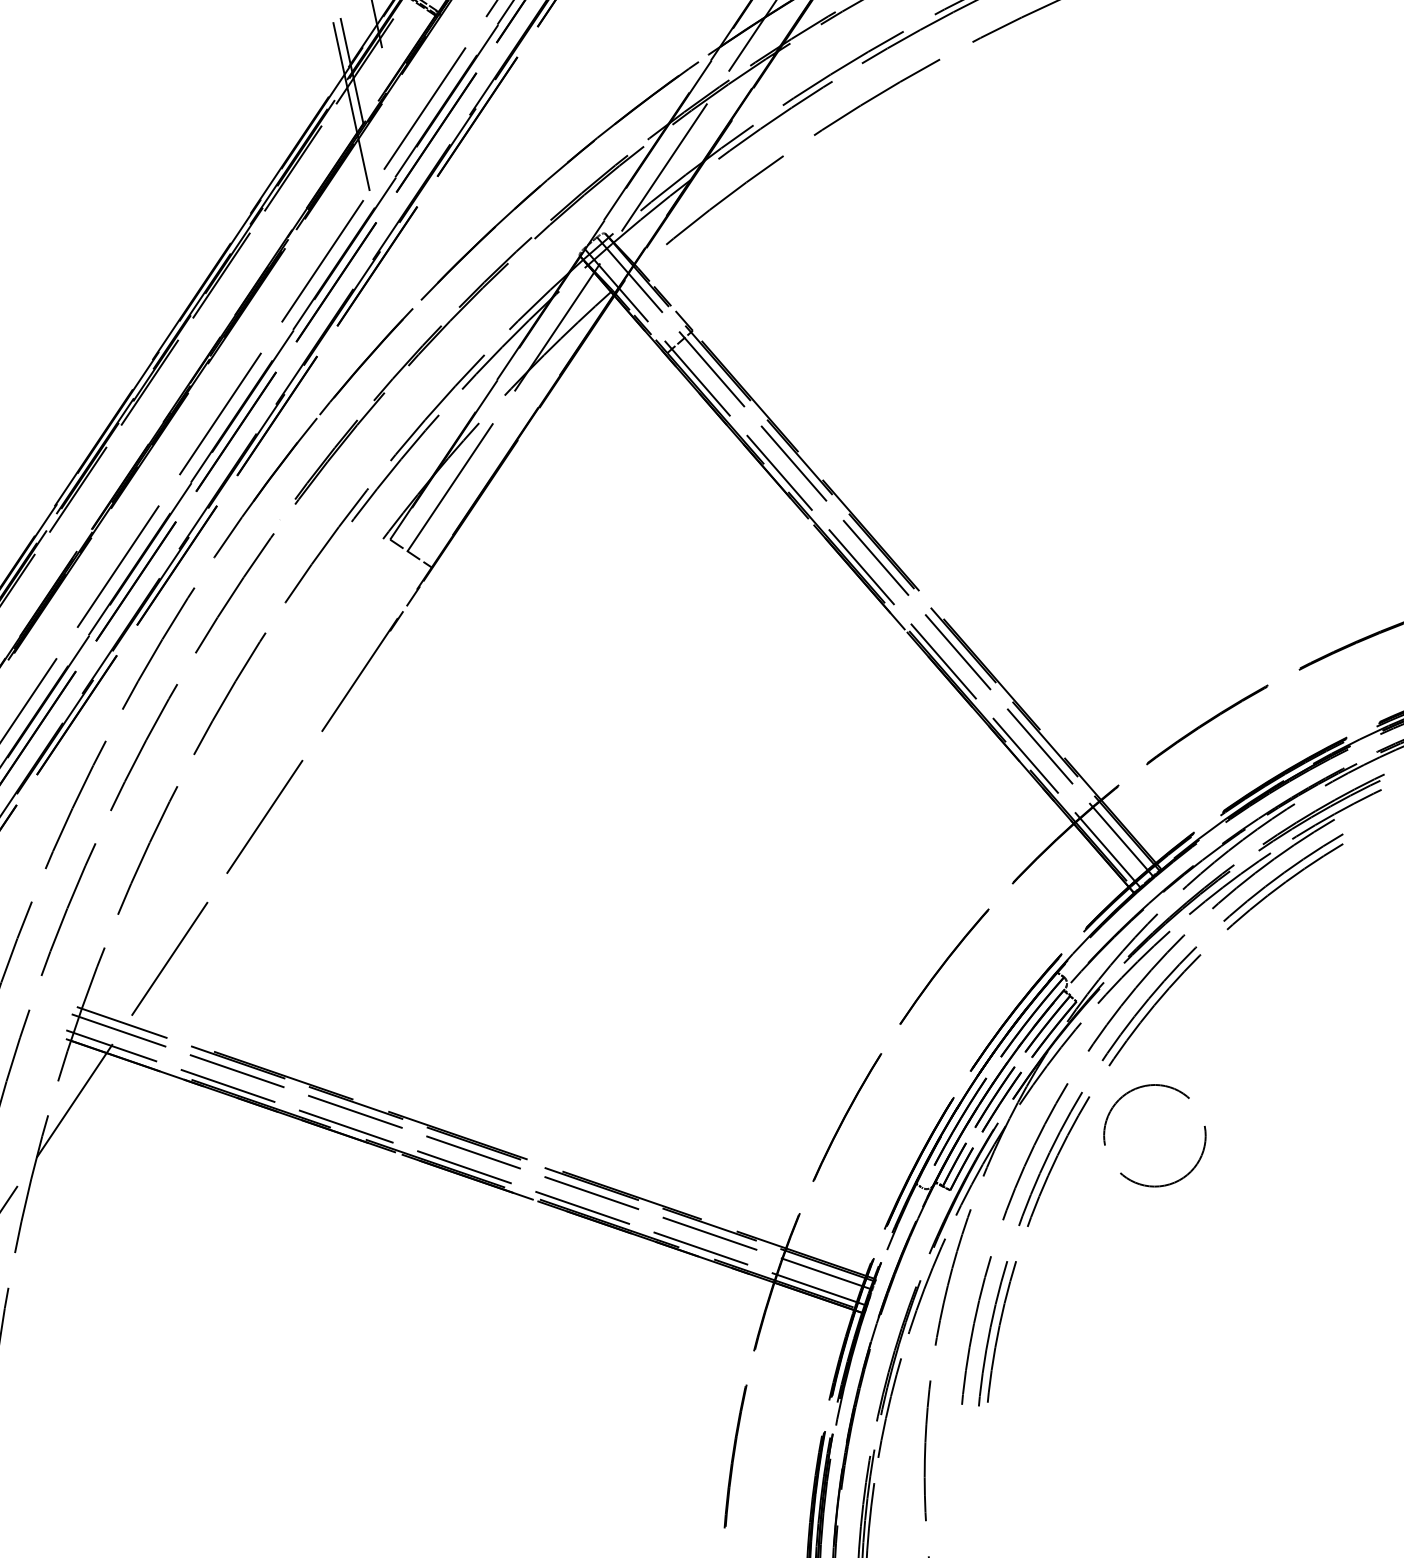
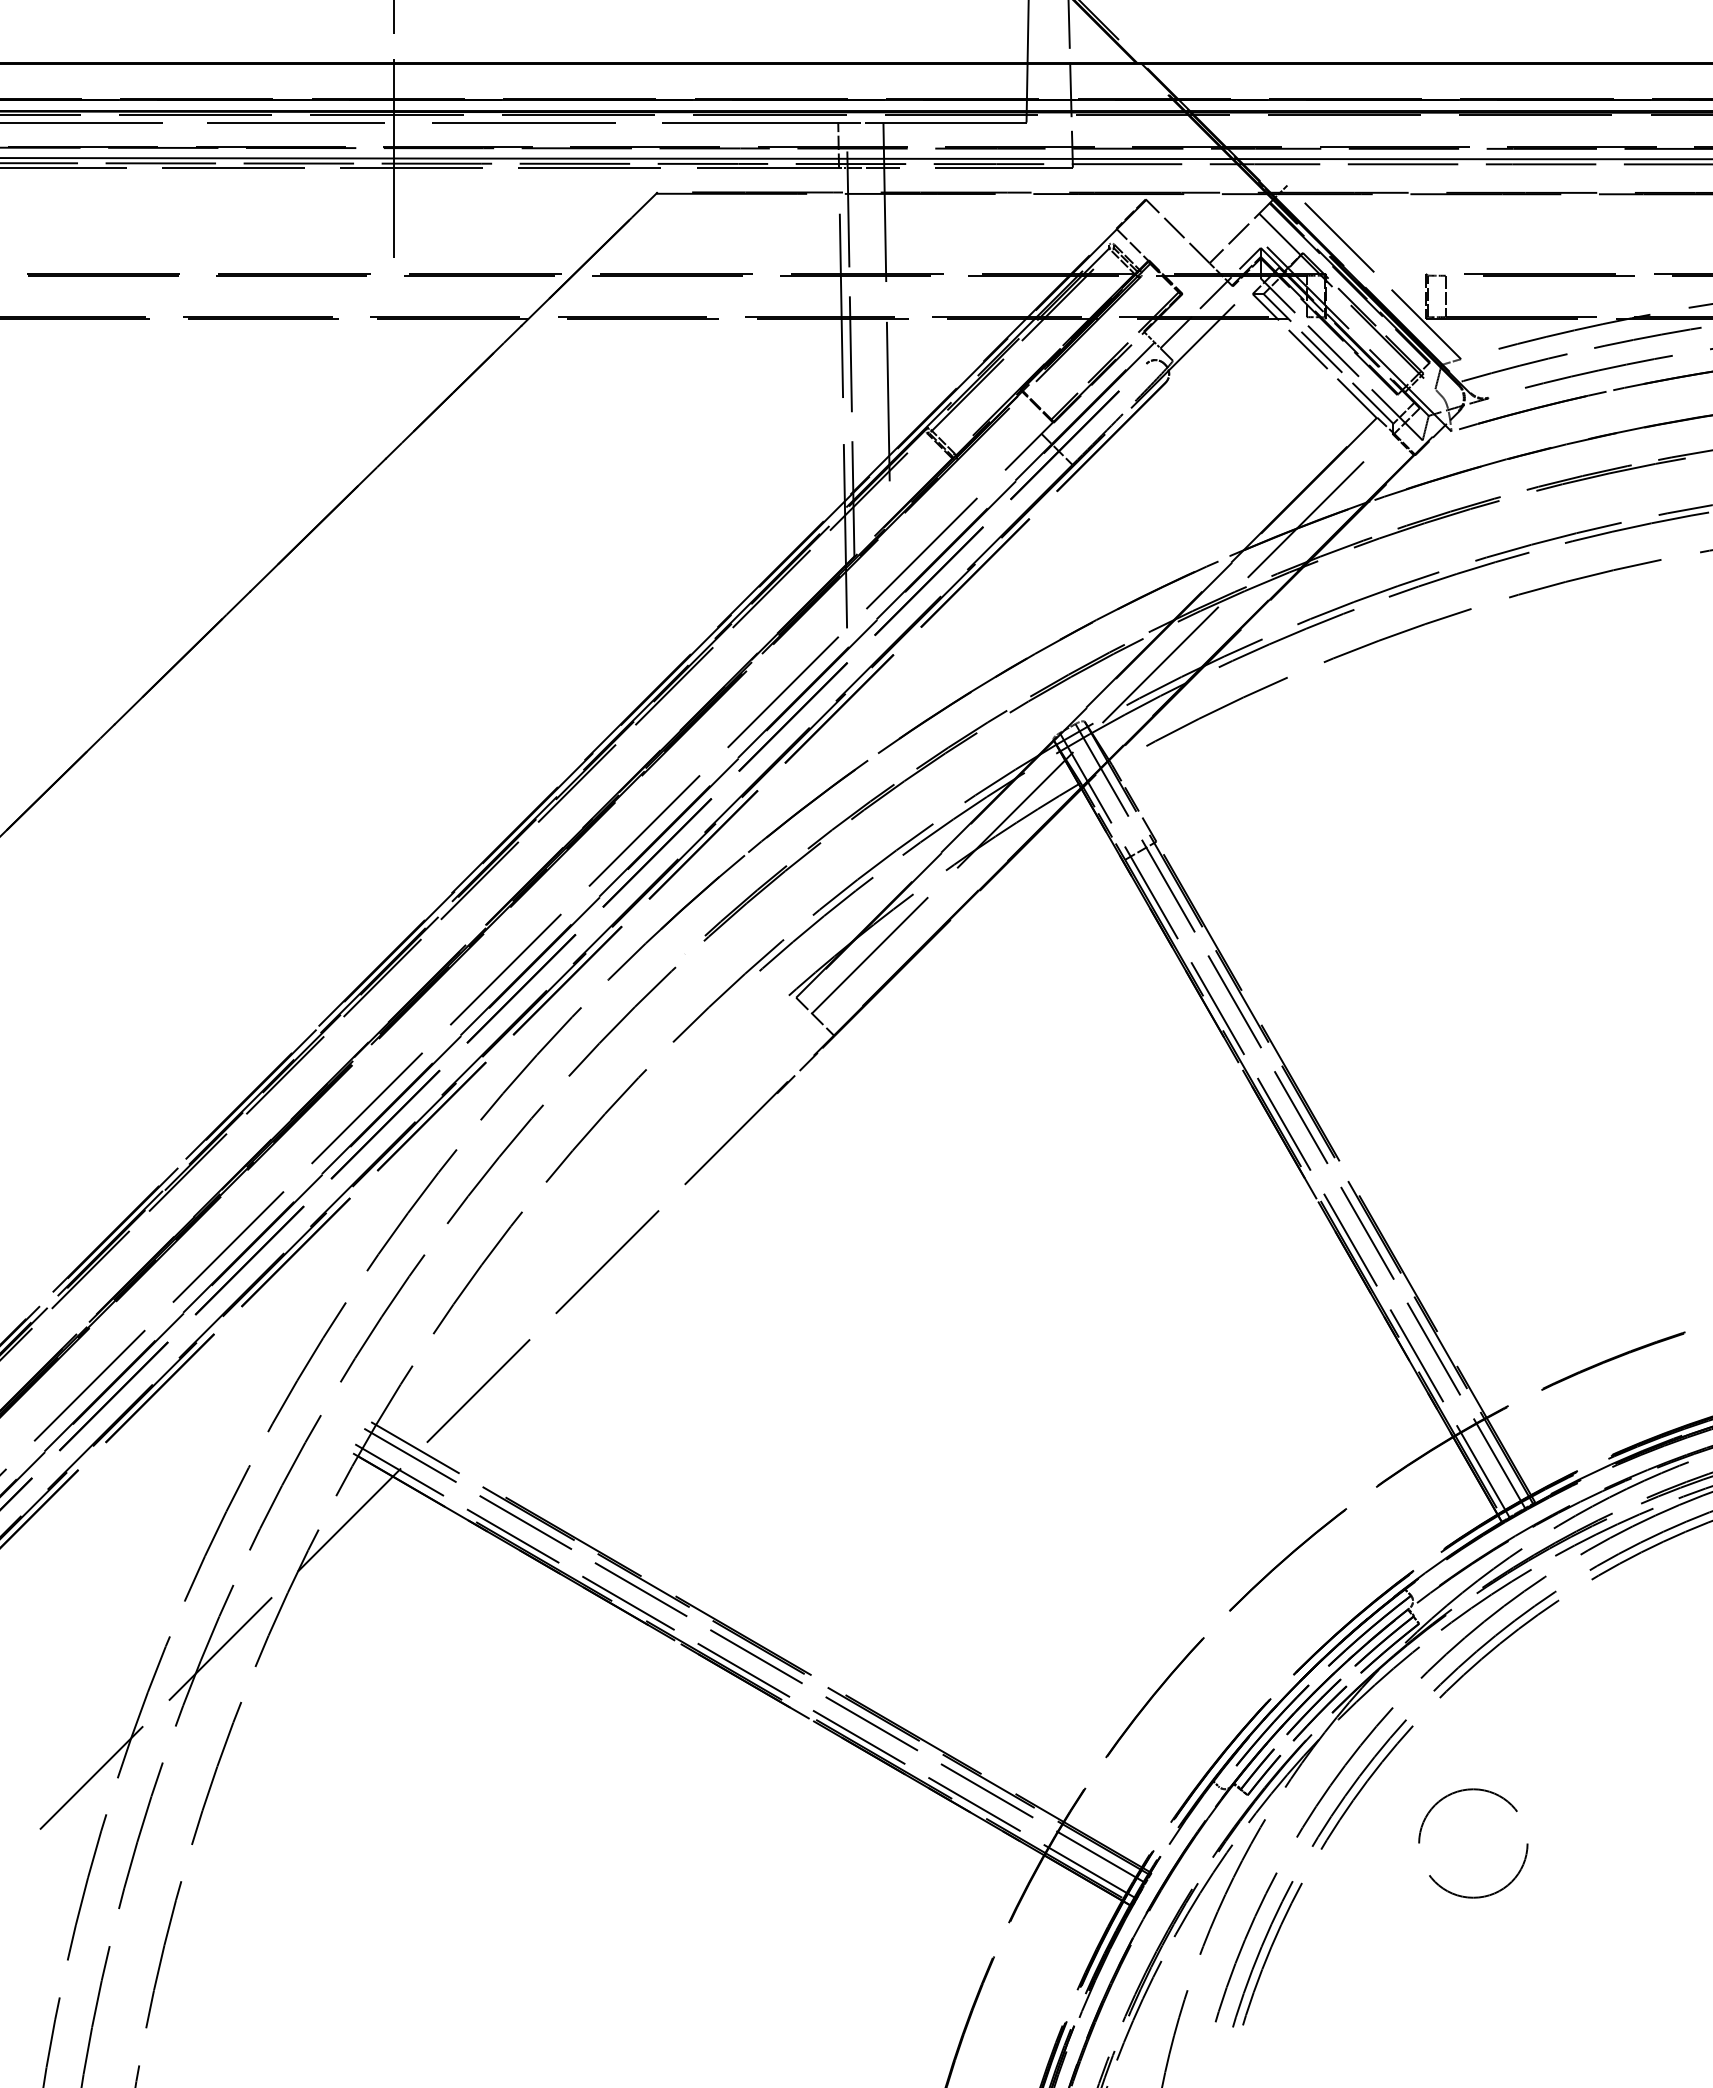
circle: (1155, 1135) -> (1473, 1843), moved

